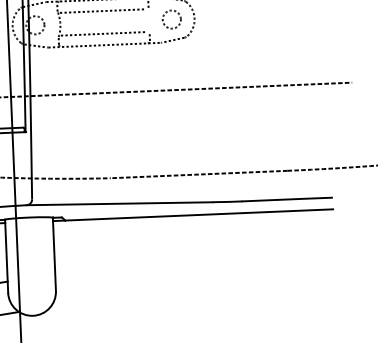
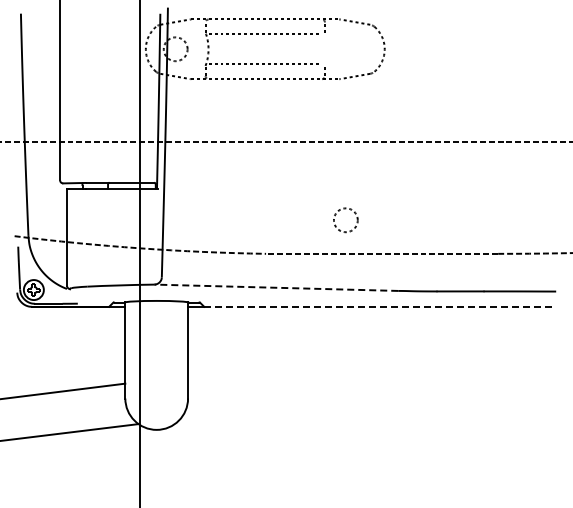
circle: (171, 19) -> (345, 220), moved
line: (119, 203) -> (276, 287), solid -> dashed
line: (199, 214) -> (380, 306), solid -> dashed

